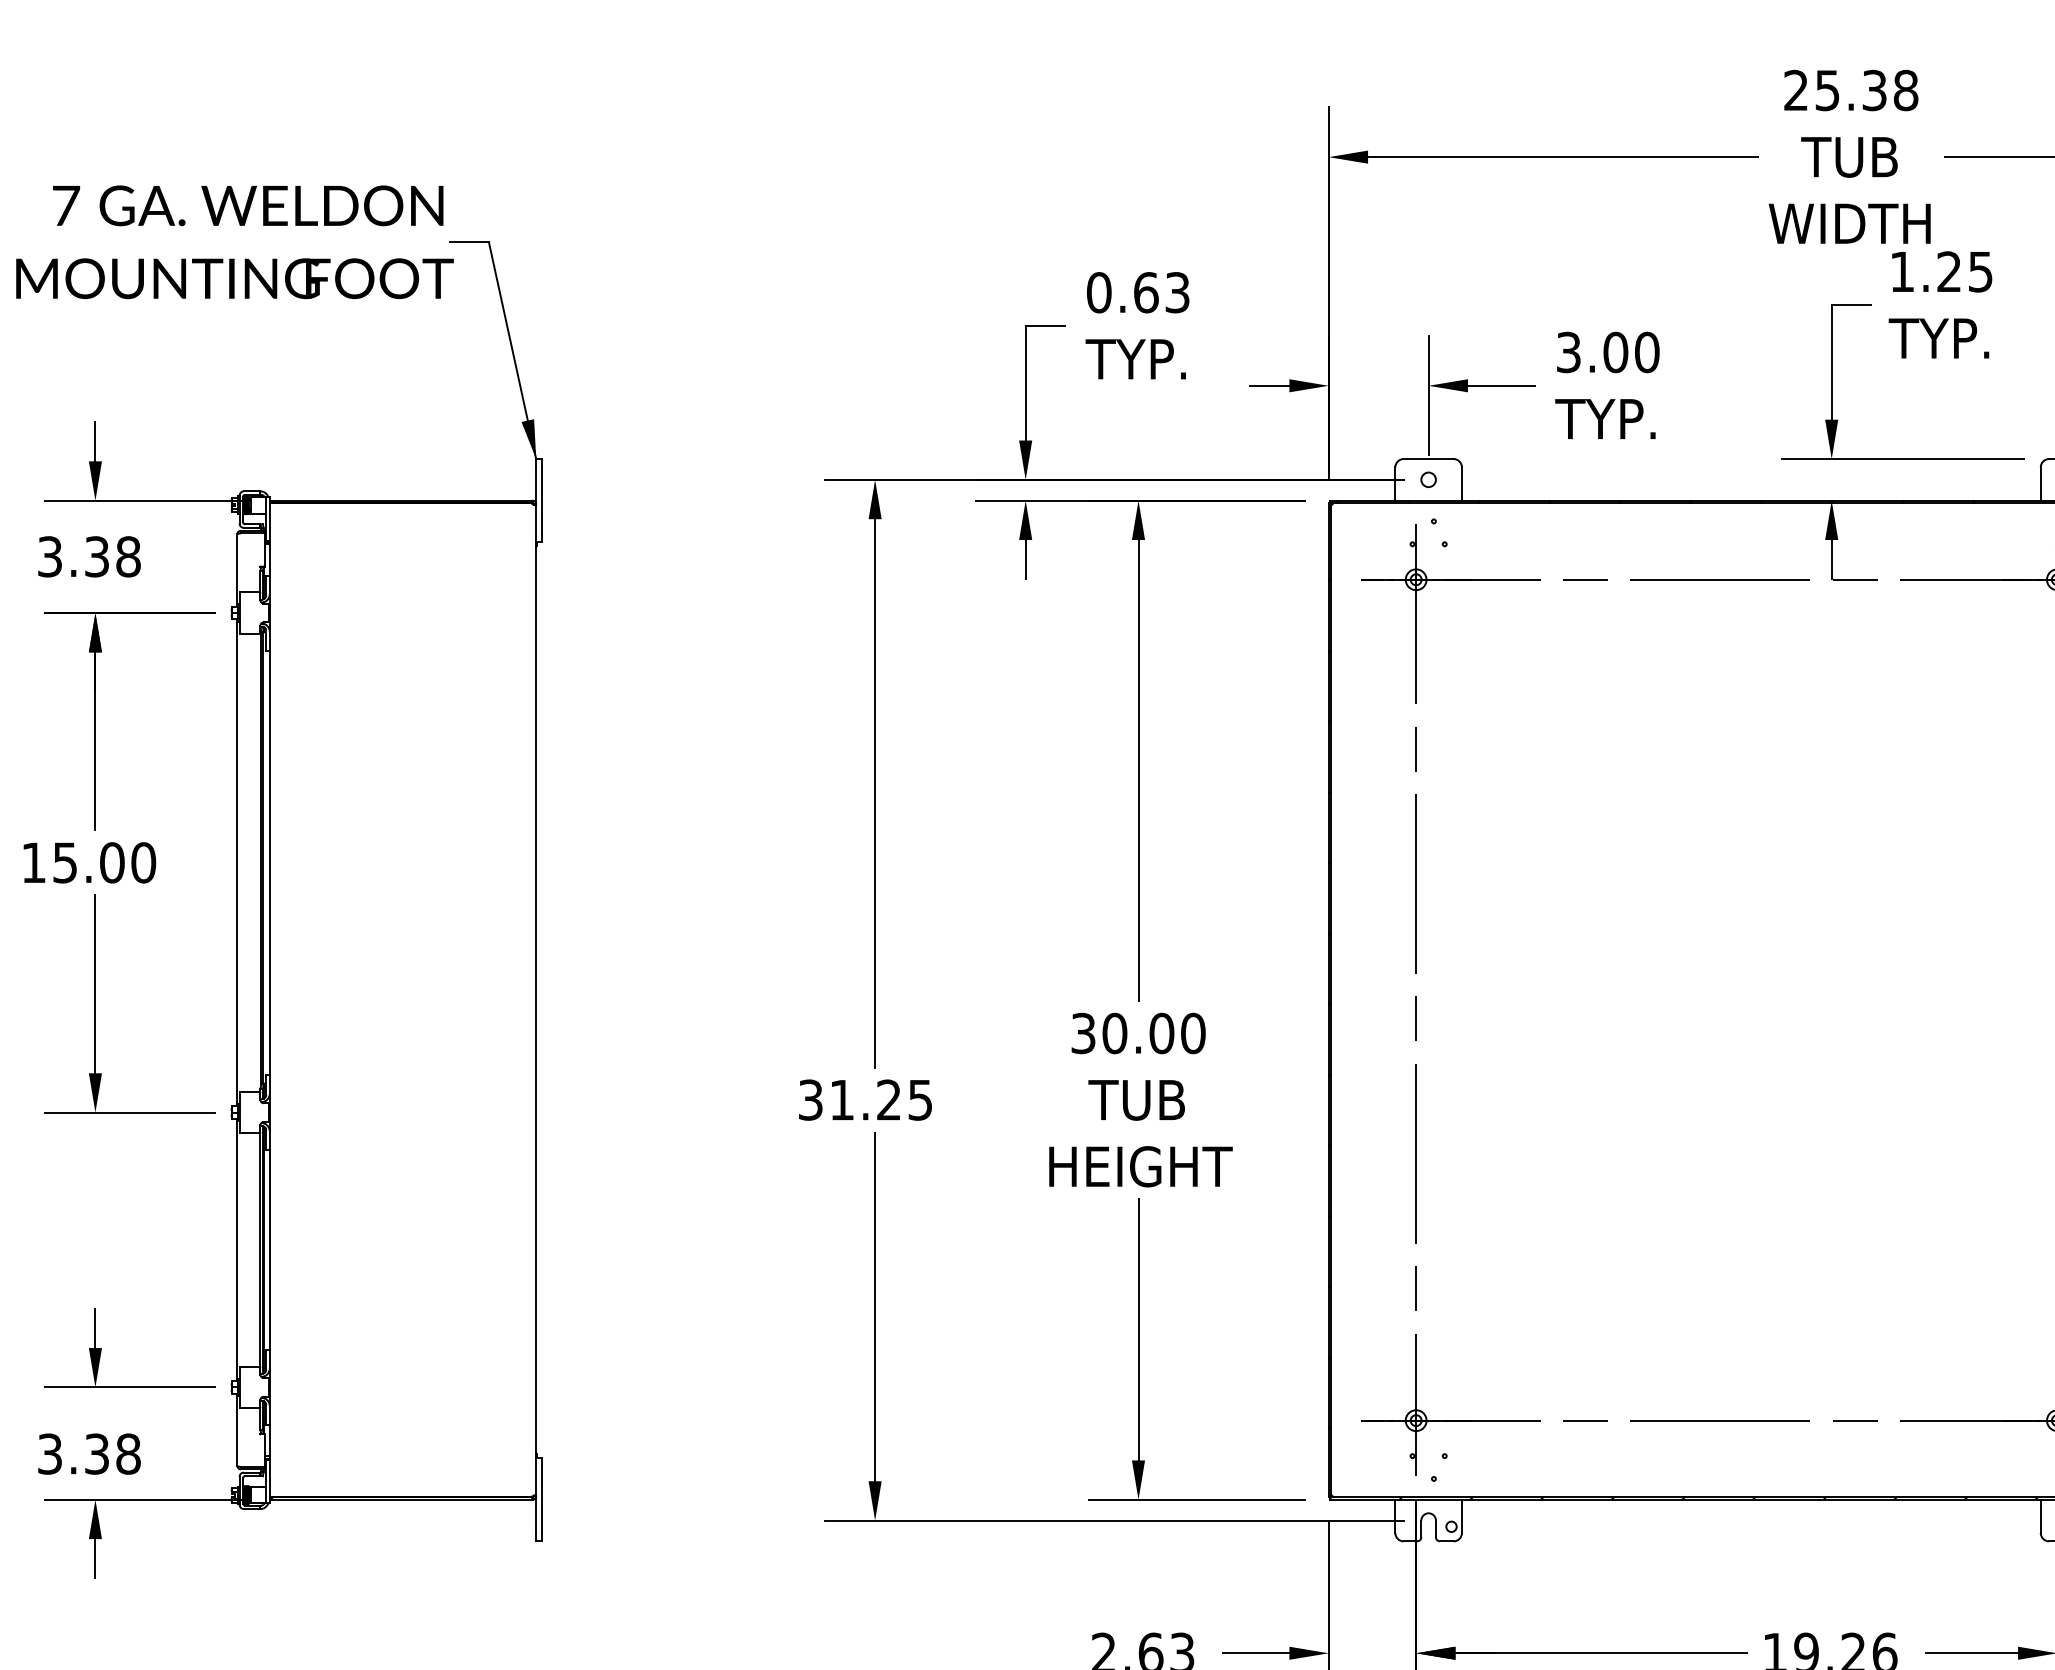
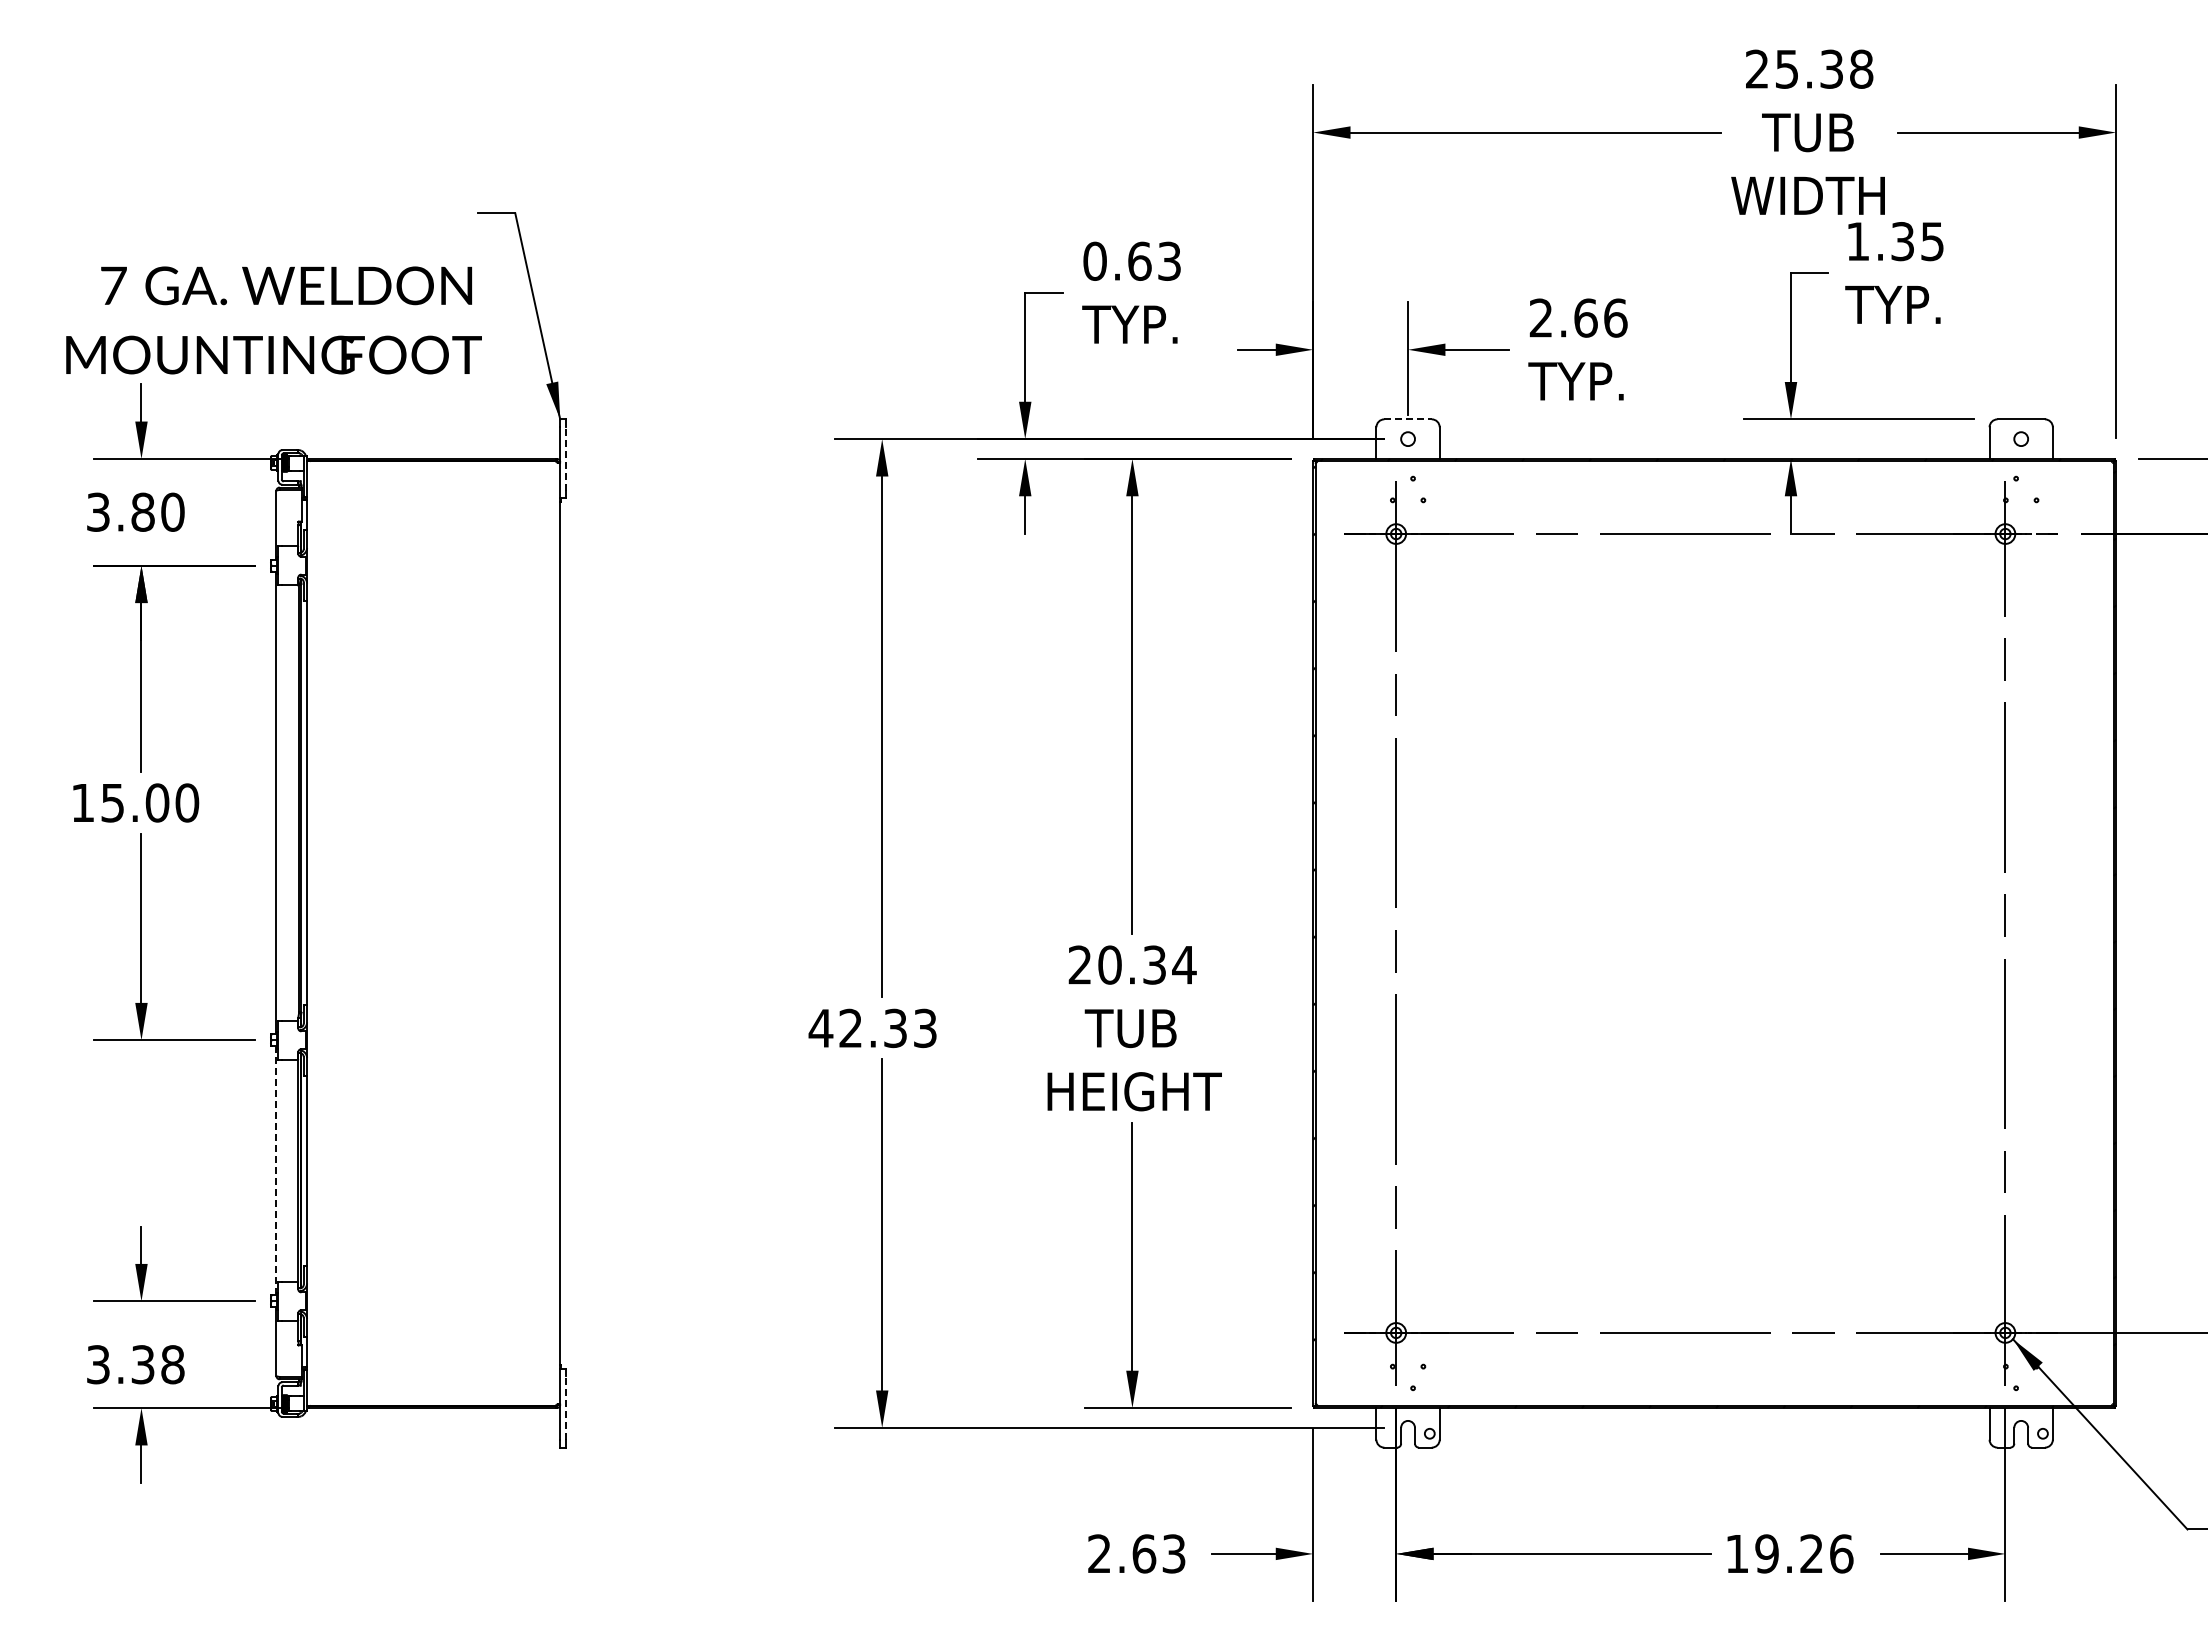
text: (234, 242) -> (273, 320), moved
text: (1949, 271) -> (1902, 241), 1.25 -> 1.35
text: (1608, 351) -> (1578, 317), 3.00 -> 2.66
line: (1429, 459) -> (1408, 419), solid -> dashed
line: (541, 500) -> (565, 458), solid -> dashed
text: (112, 556) -> (157, 511), 3.38 -> 3.80
text: (1138, 1032) -> (1132, 964), 30.00 -> 20.34
text: (864, 1100) -> (872, 1028), 31.25 -> 42.33
line: (237, 1249) -> (276, 1170), solid -> dashed
line: (541, 1500) -> (565, 1408), solid -> dashed

